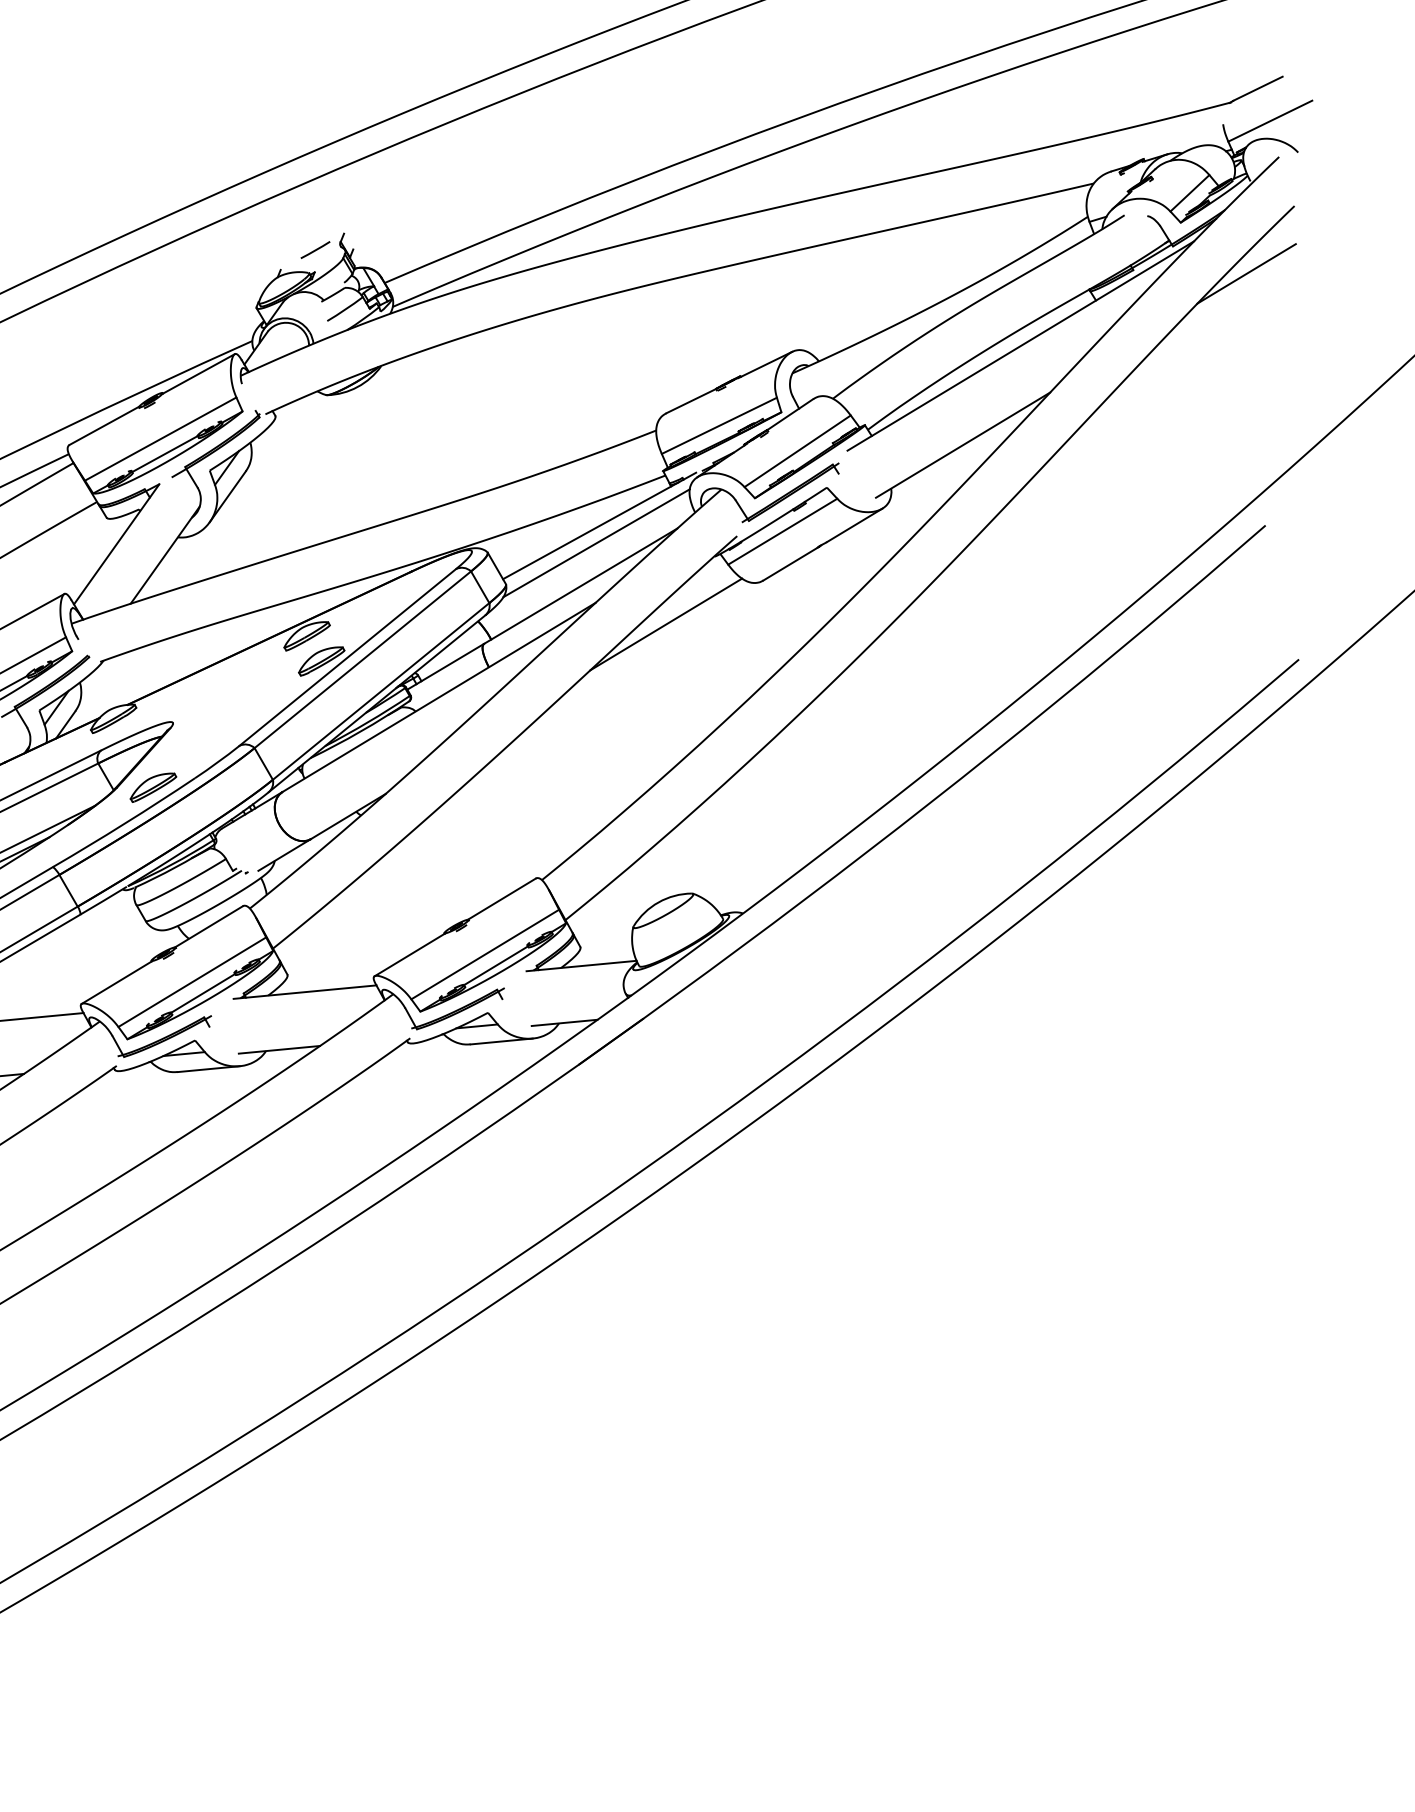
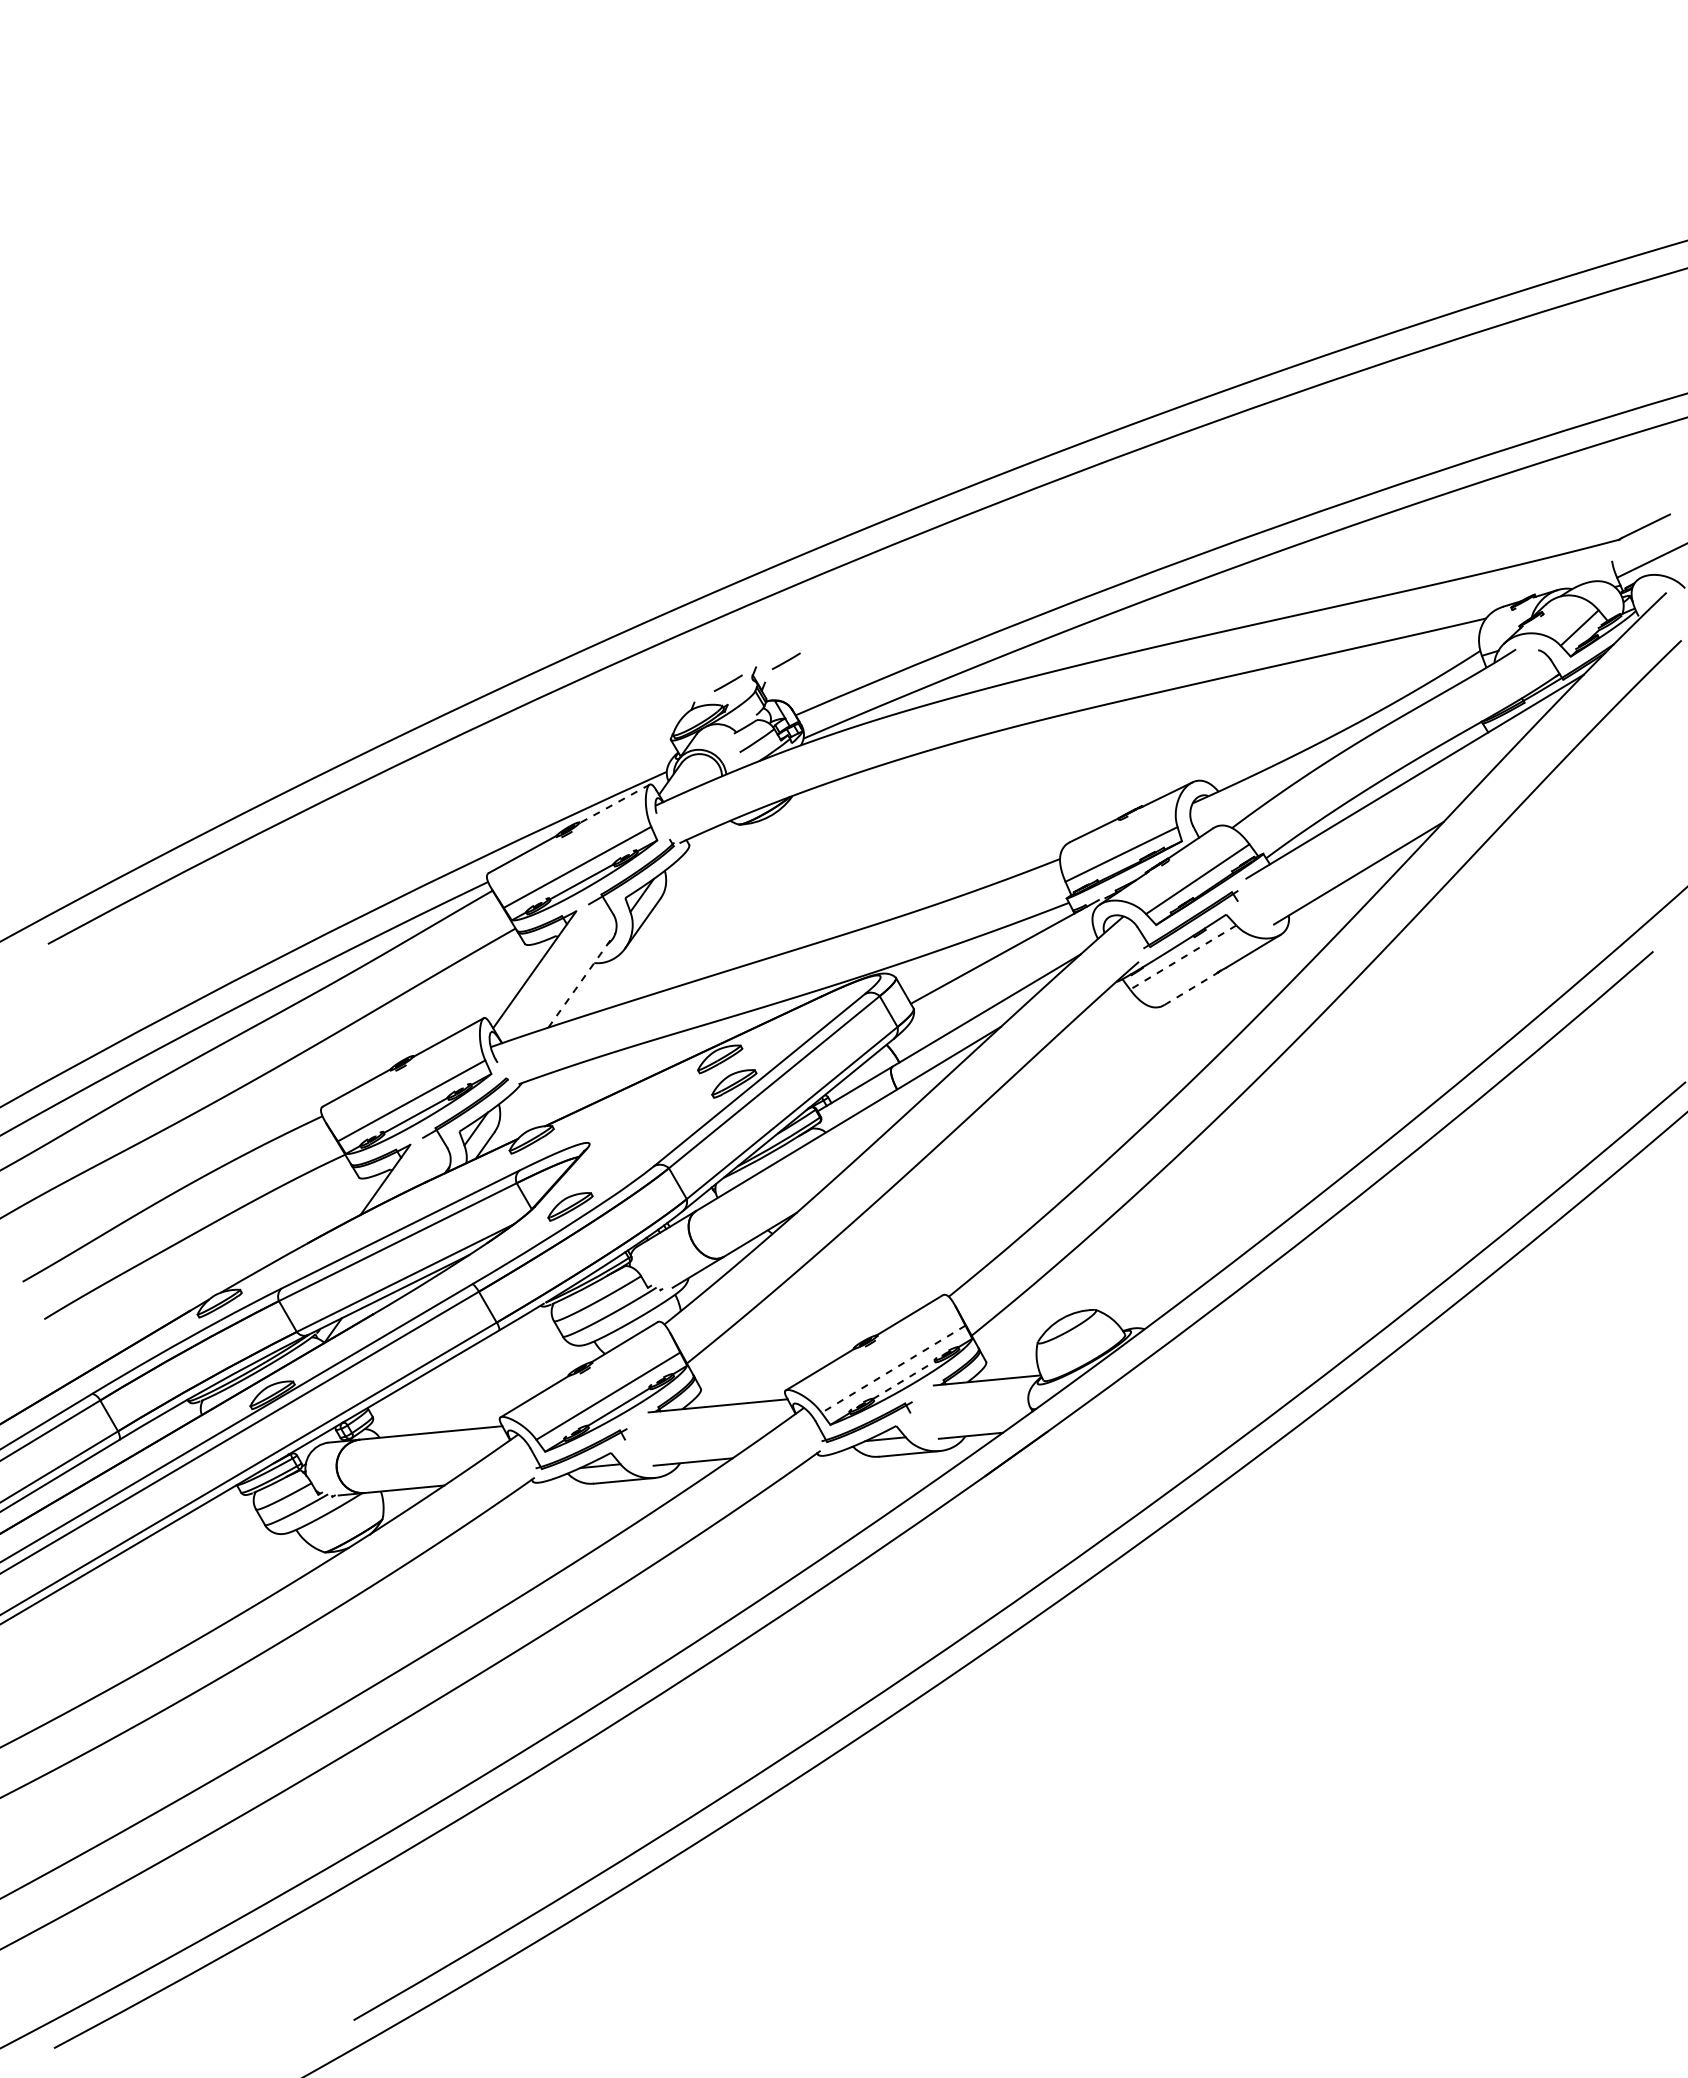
line: (375, 226) -> (786, 660), added
line: (1246, 273) -> (1634, 706), removed
line: (198, 374) -> (614, 804), solid -> dashed
line: (781, 531) -> (1182, 957), solid -> dashed
line: (596, 542) -> (1001, 968), removed
line: (164, 555) -> (581, 980), solid -> dashed
line: (791, 563) -> (1191, 988), solid -> dashed
line: (665, 624) -> (1069, 1047), removed
line: (485, 954) -> (893, 1369), solid -> dashed
line: (496, 965) -> (904, 1379), solid -> dashed

